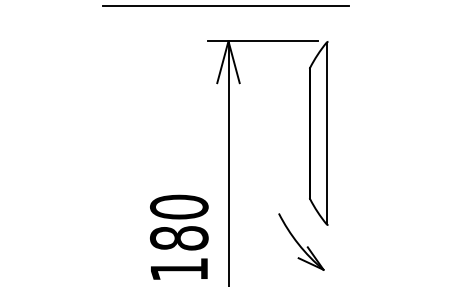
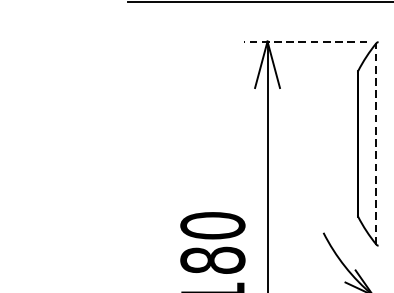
line: (262, 41) -> (305, 41), solid -> dashed
line: (326, 133) -> (376, 143), solid -> dashed

